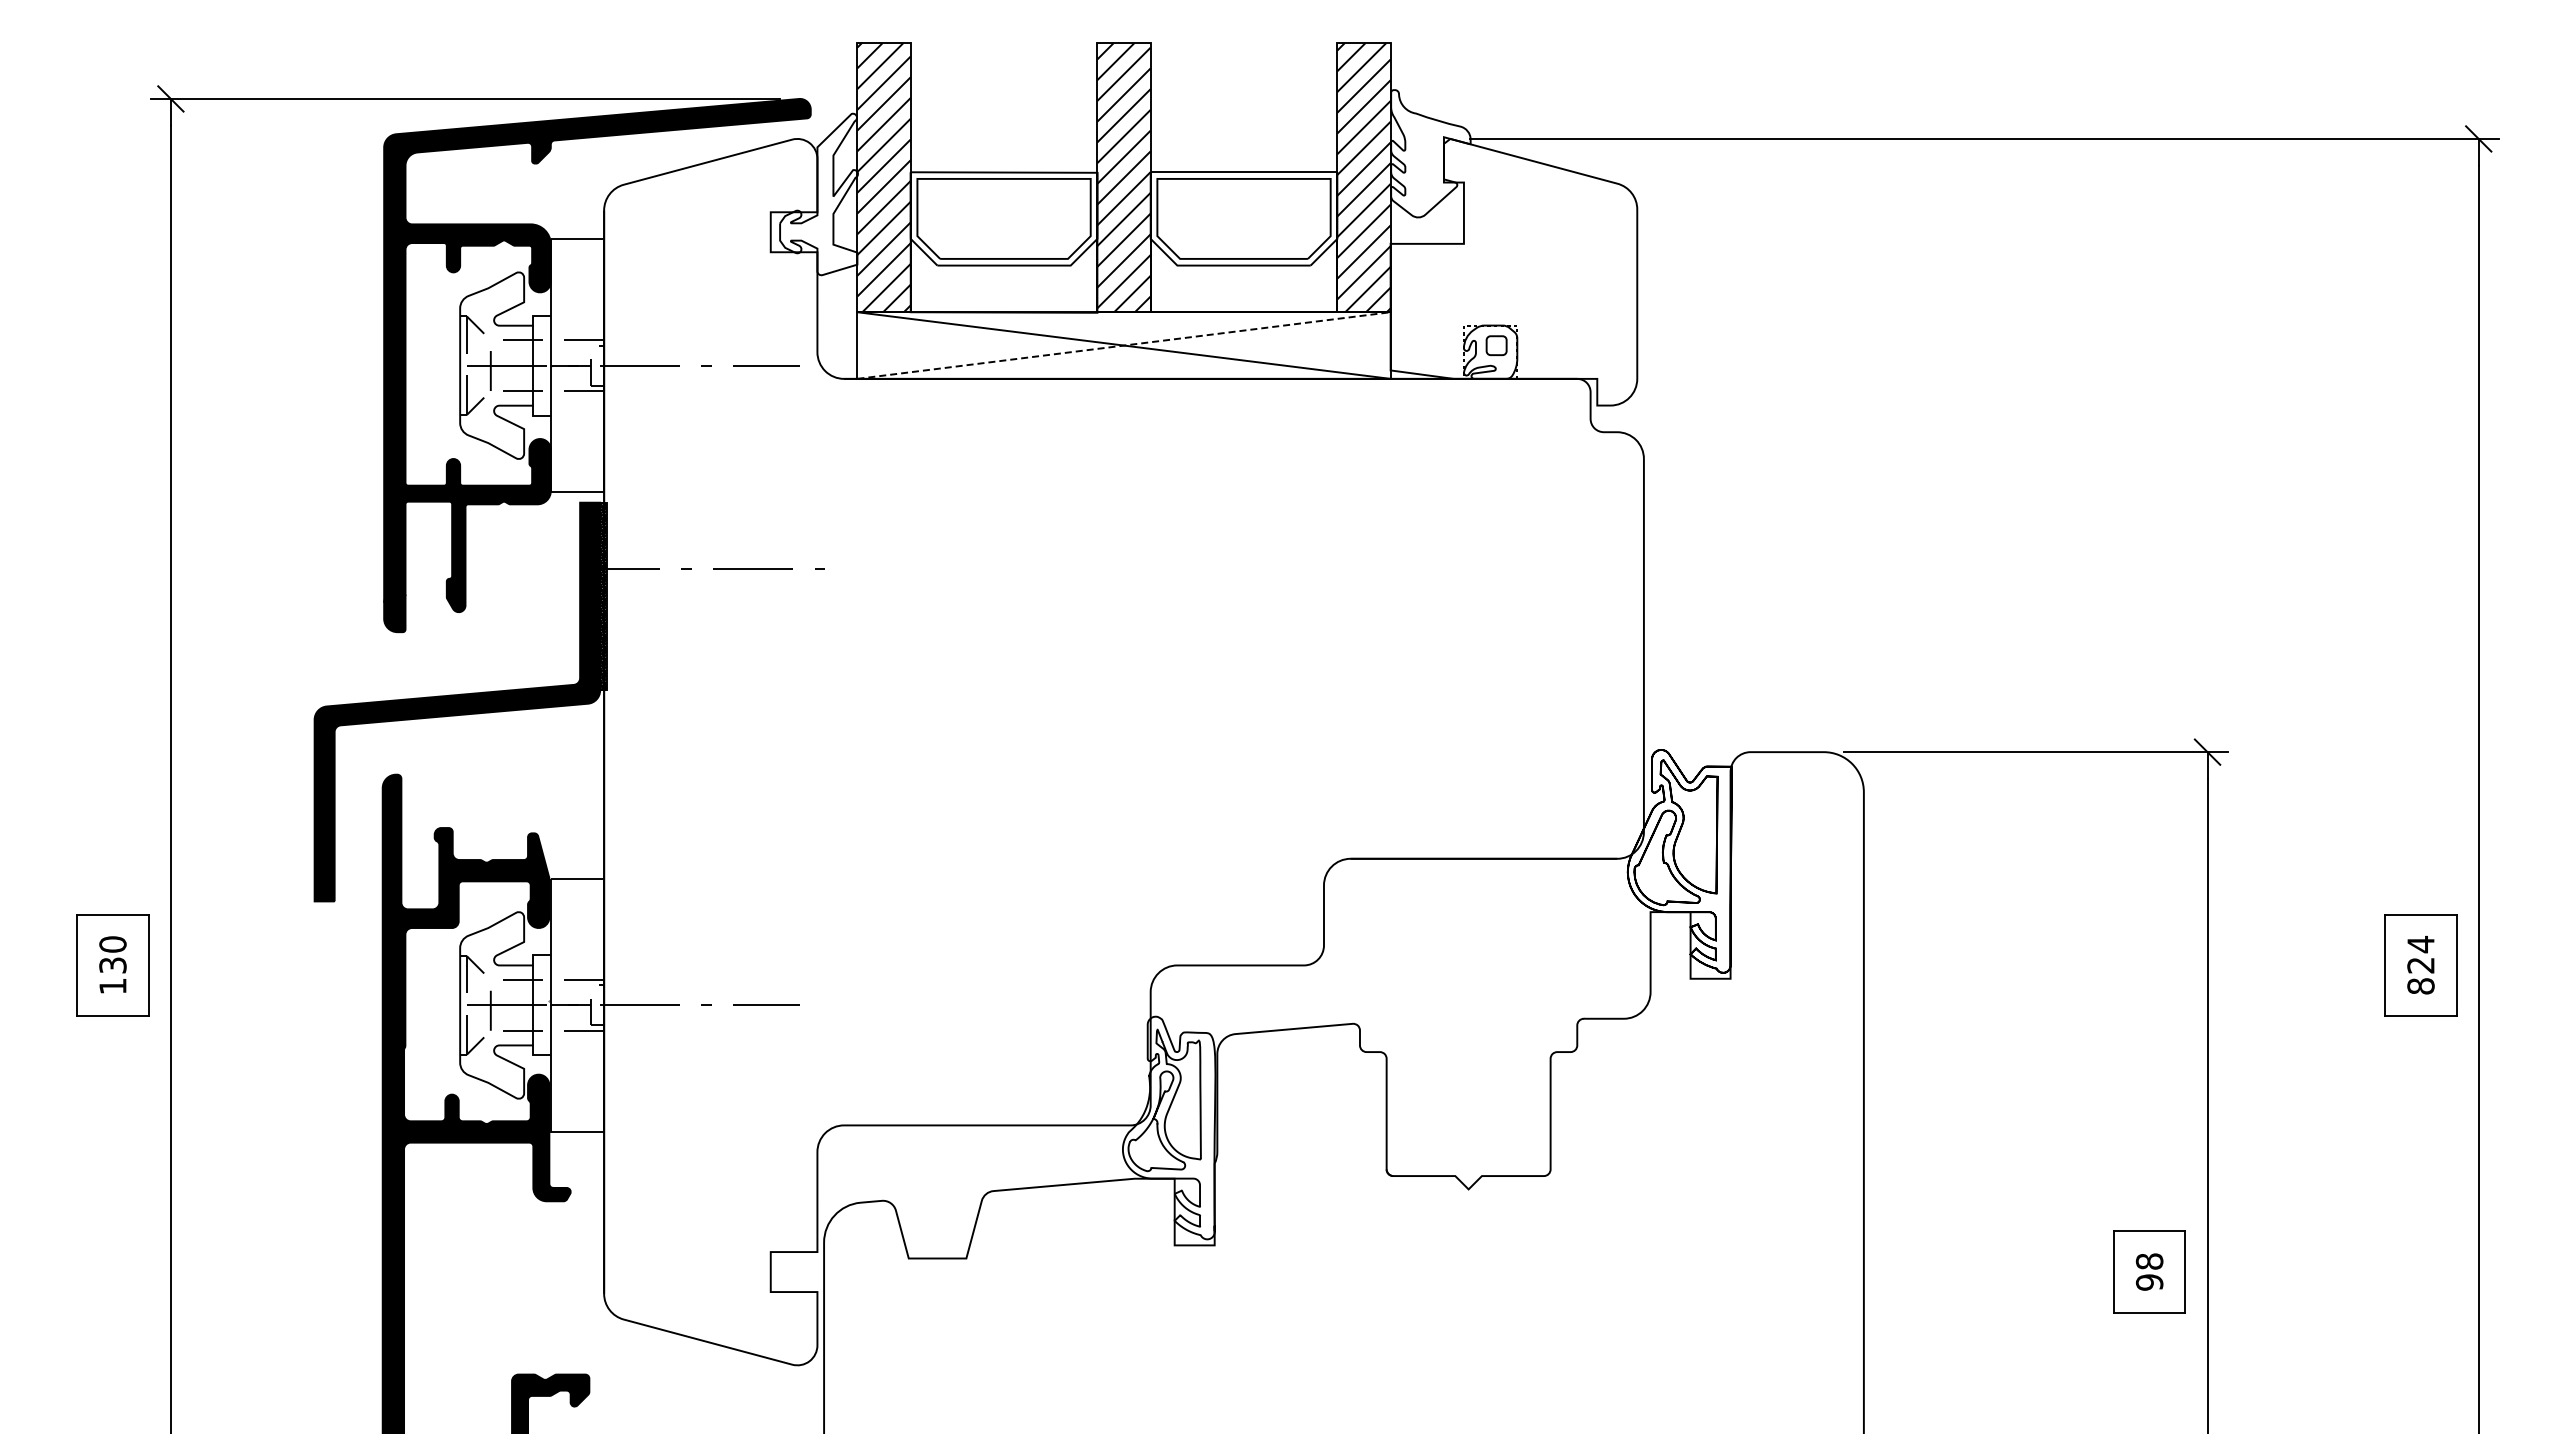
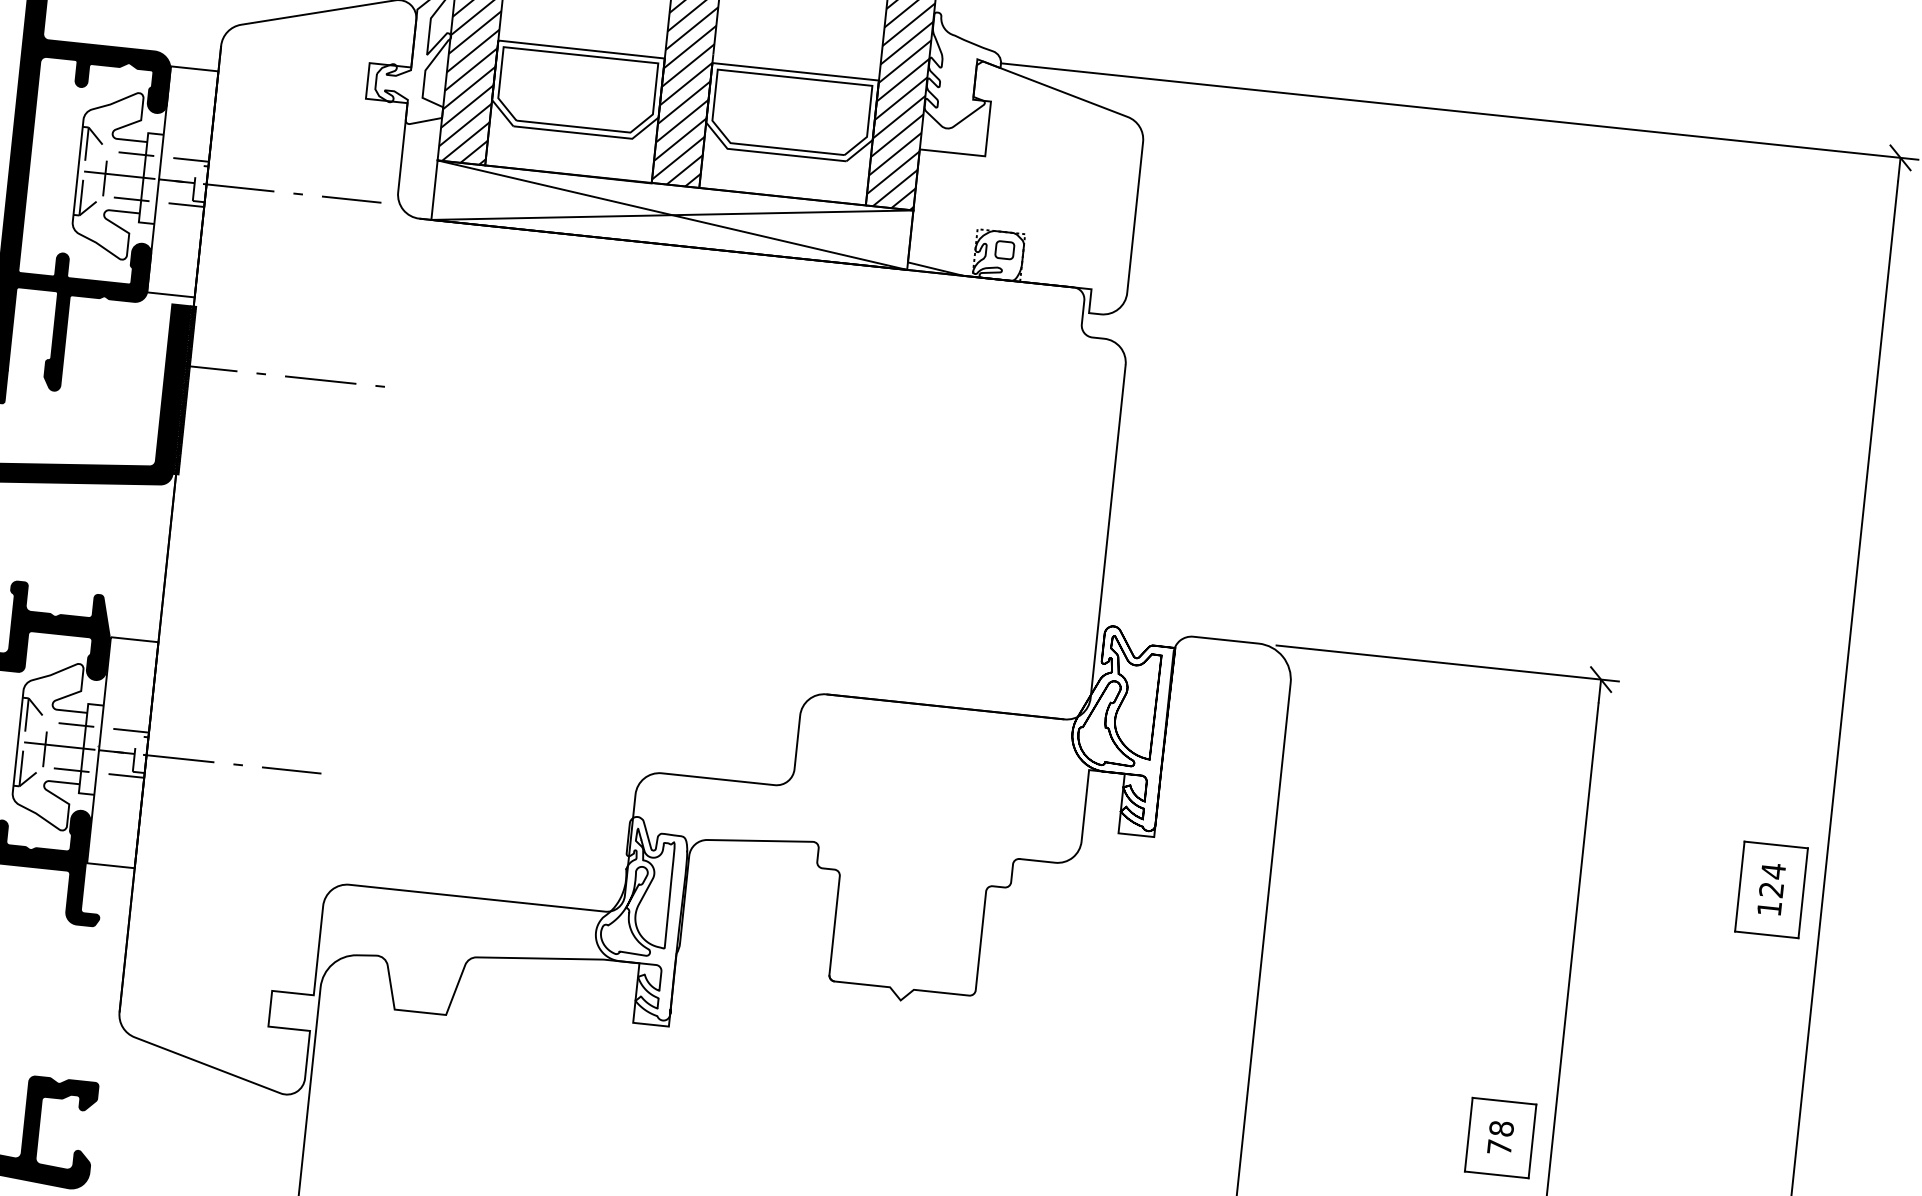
line: (1124, 345) -> (672, 215), dashed -> solid
text: (2420, 986) -> (1769, 908), 824 -> 124
text: (2149, 1282) -> (1499, 1147), 98 -> 78

